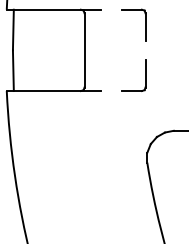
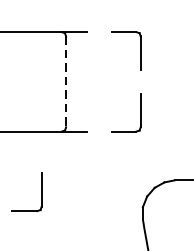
line: (84, 50) -> (66, 82), solid -> dashed
part: (64, 140) -> (41, 192), added

